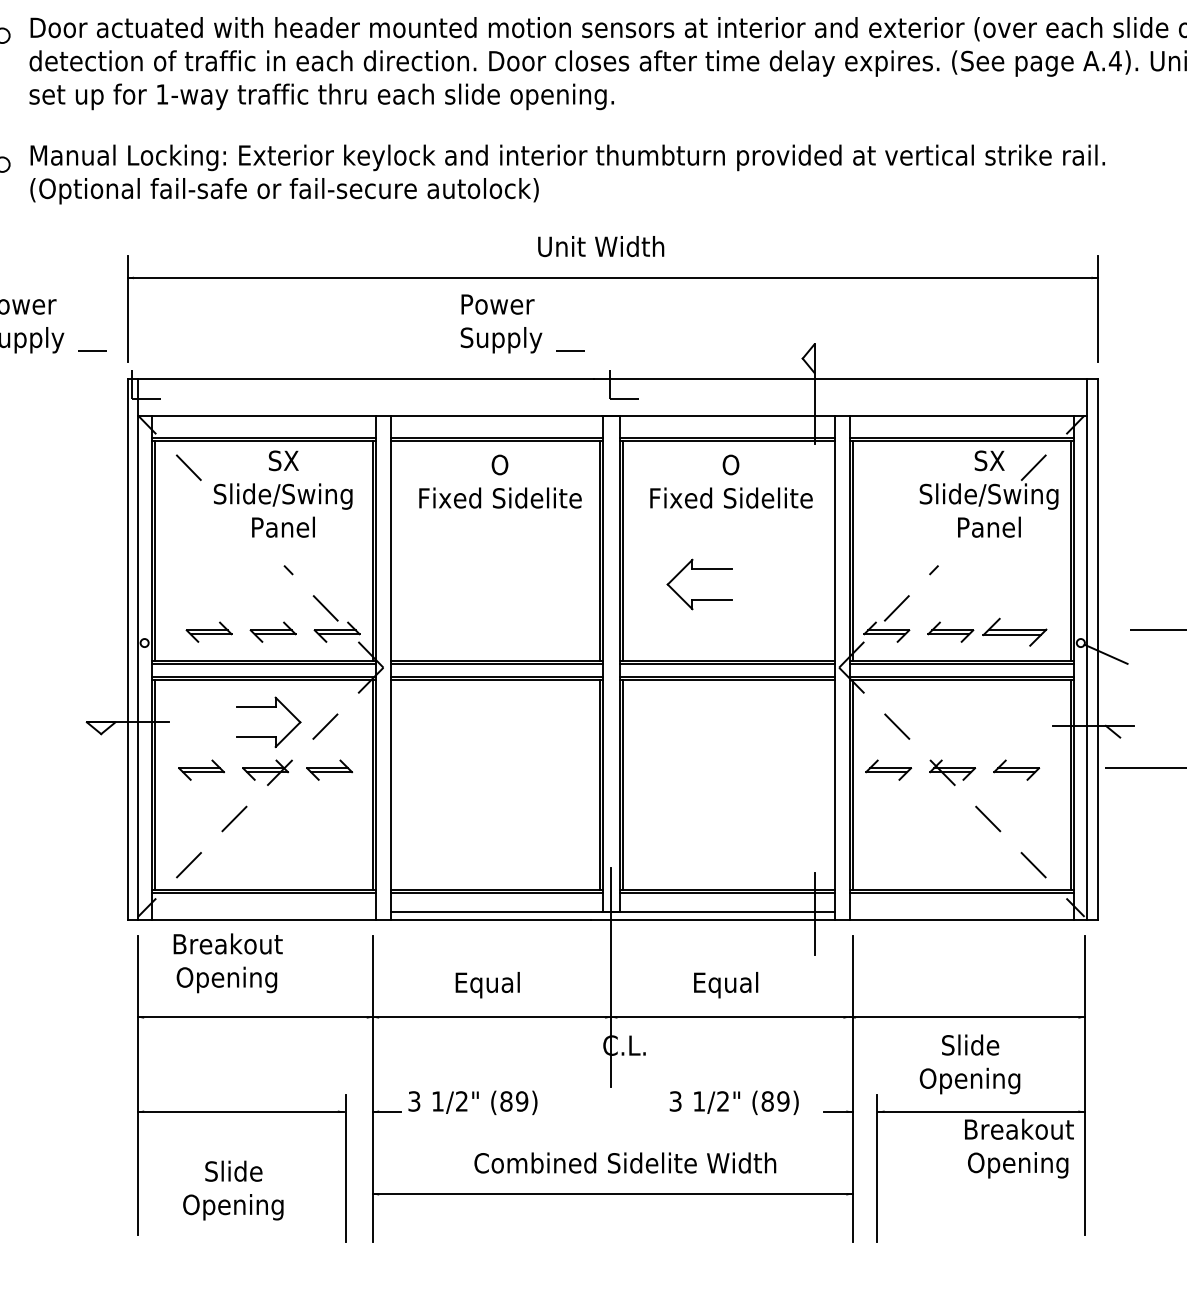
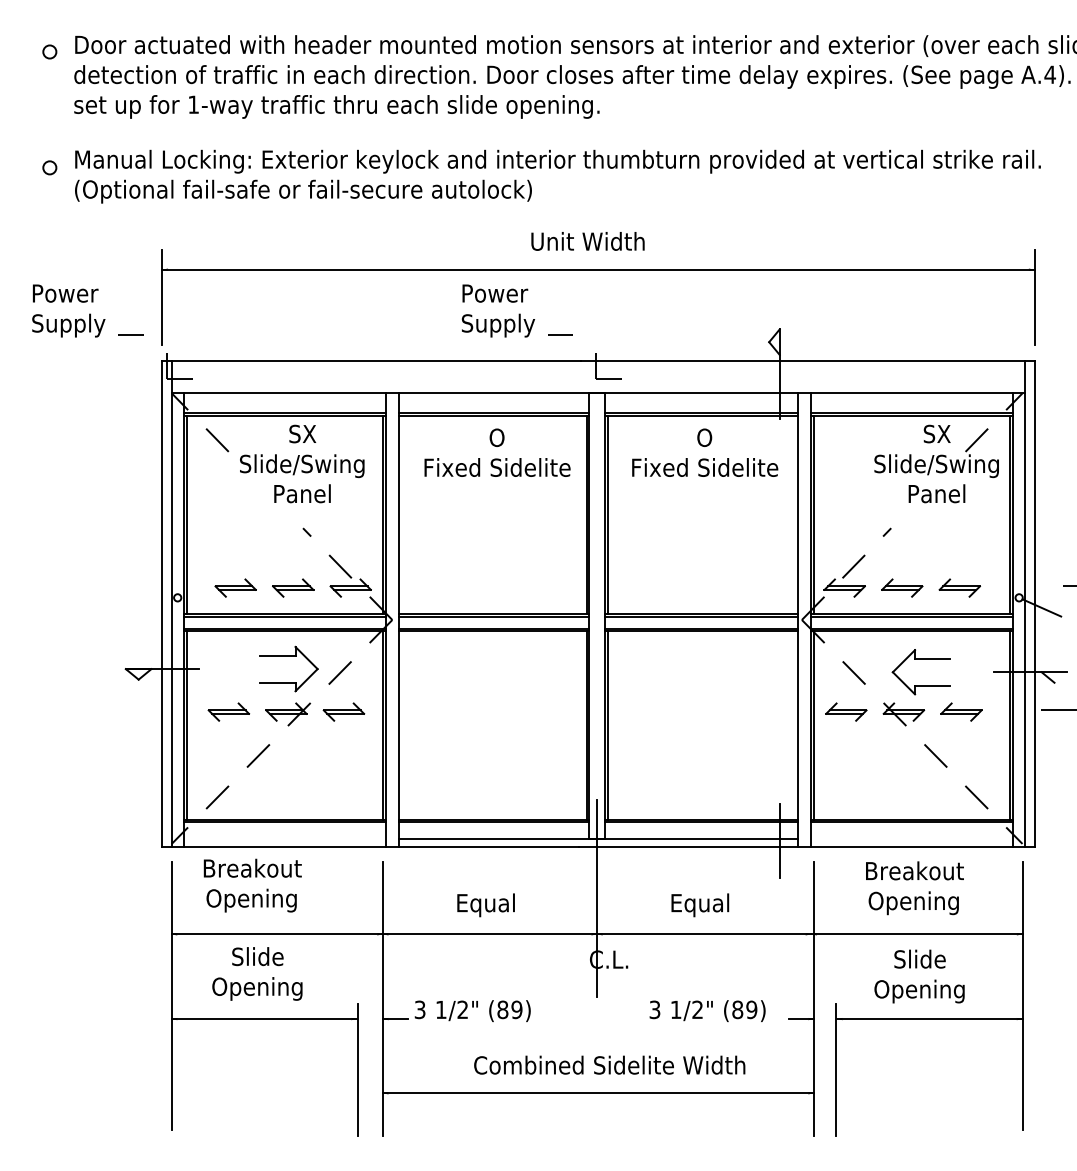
part: (698, 570) -> (920, 659), moved
part: (1014, 631) -> (959, 587), size x0.71
text: (1018, 1148) -> (914, 888), moved
text: (233, 1190) -> (257, 973), moved

